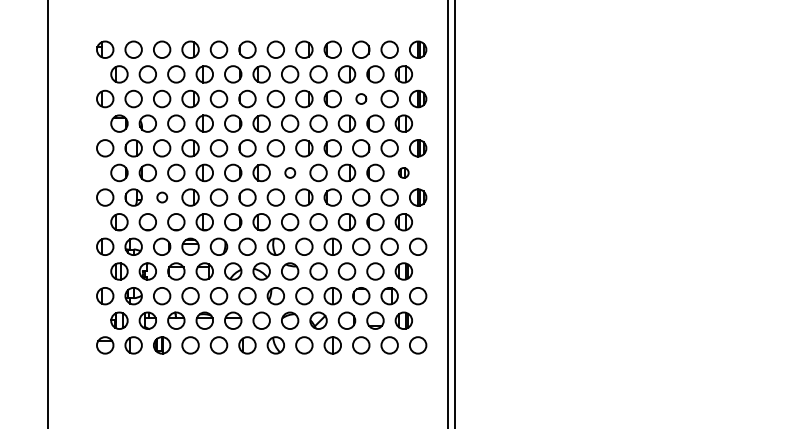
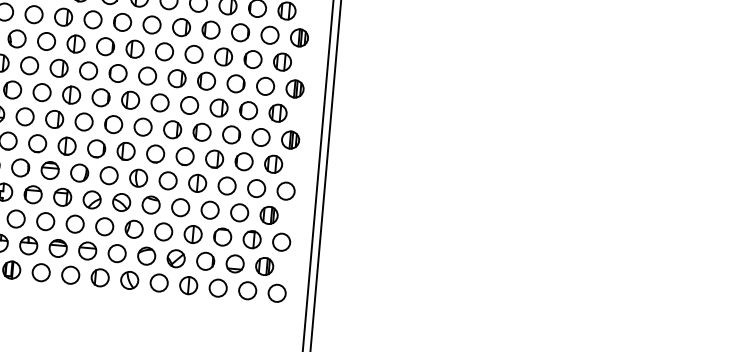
part: (361, 98) -> (240, 32), size x1.67
circle: (290, 172) -> (160, 102), size x1.67
part: (403, 172) -> (277, 112), size x1.67
circle: (162, 197) -> (25, 116), size x1.67

